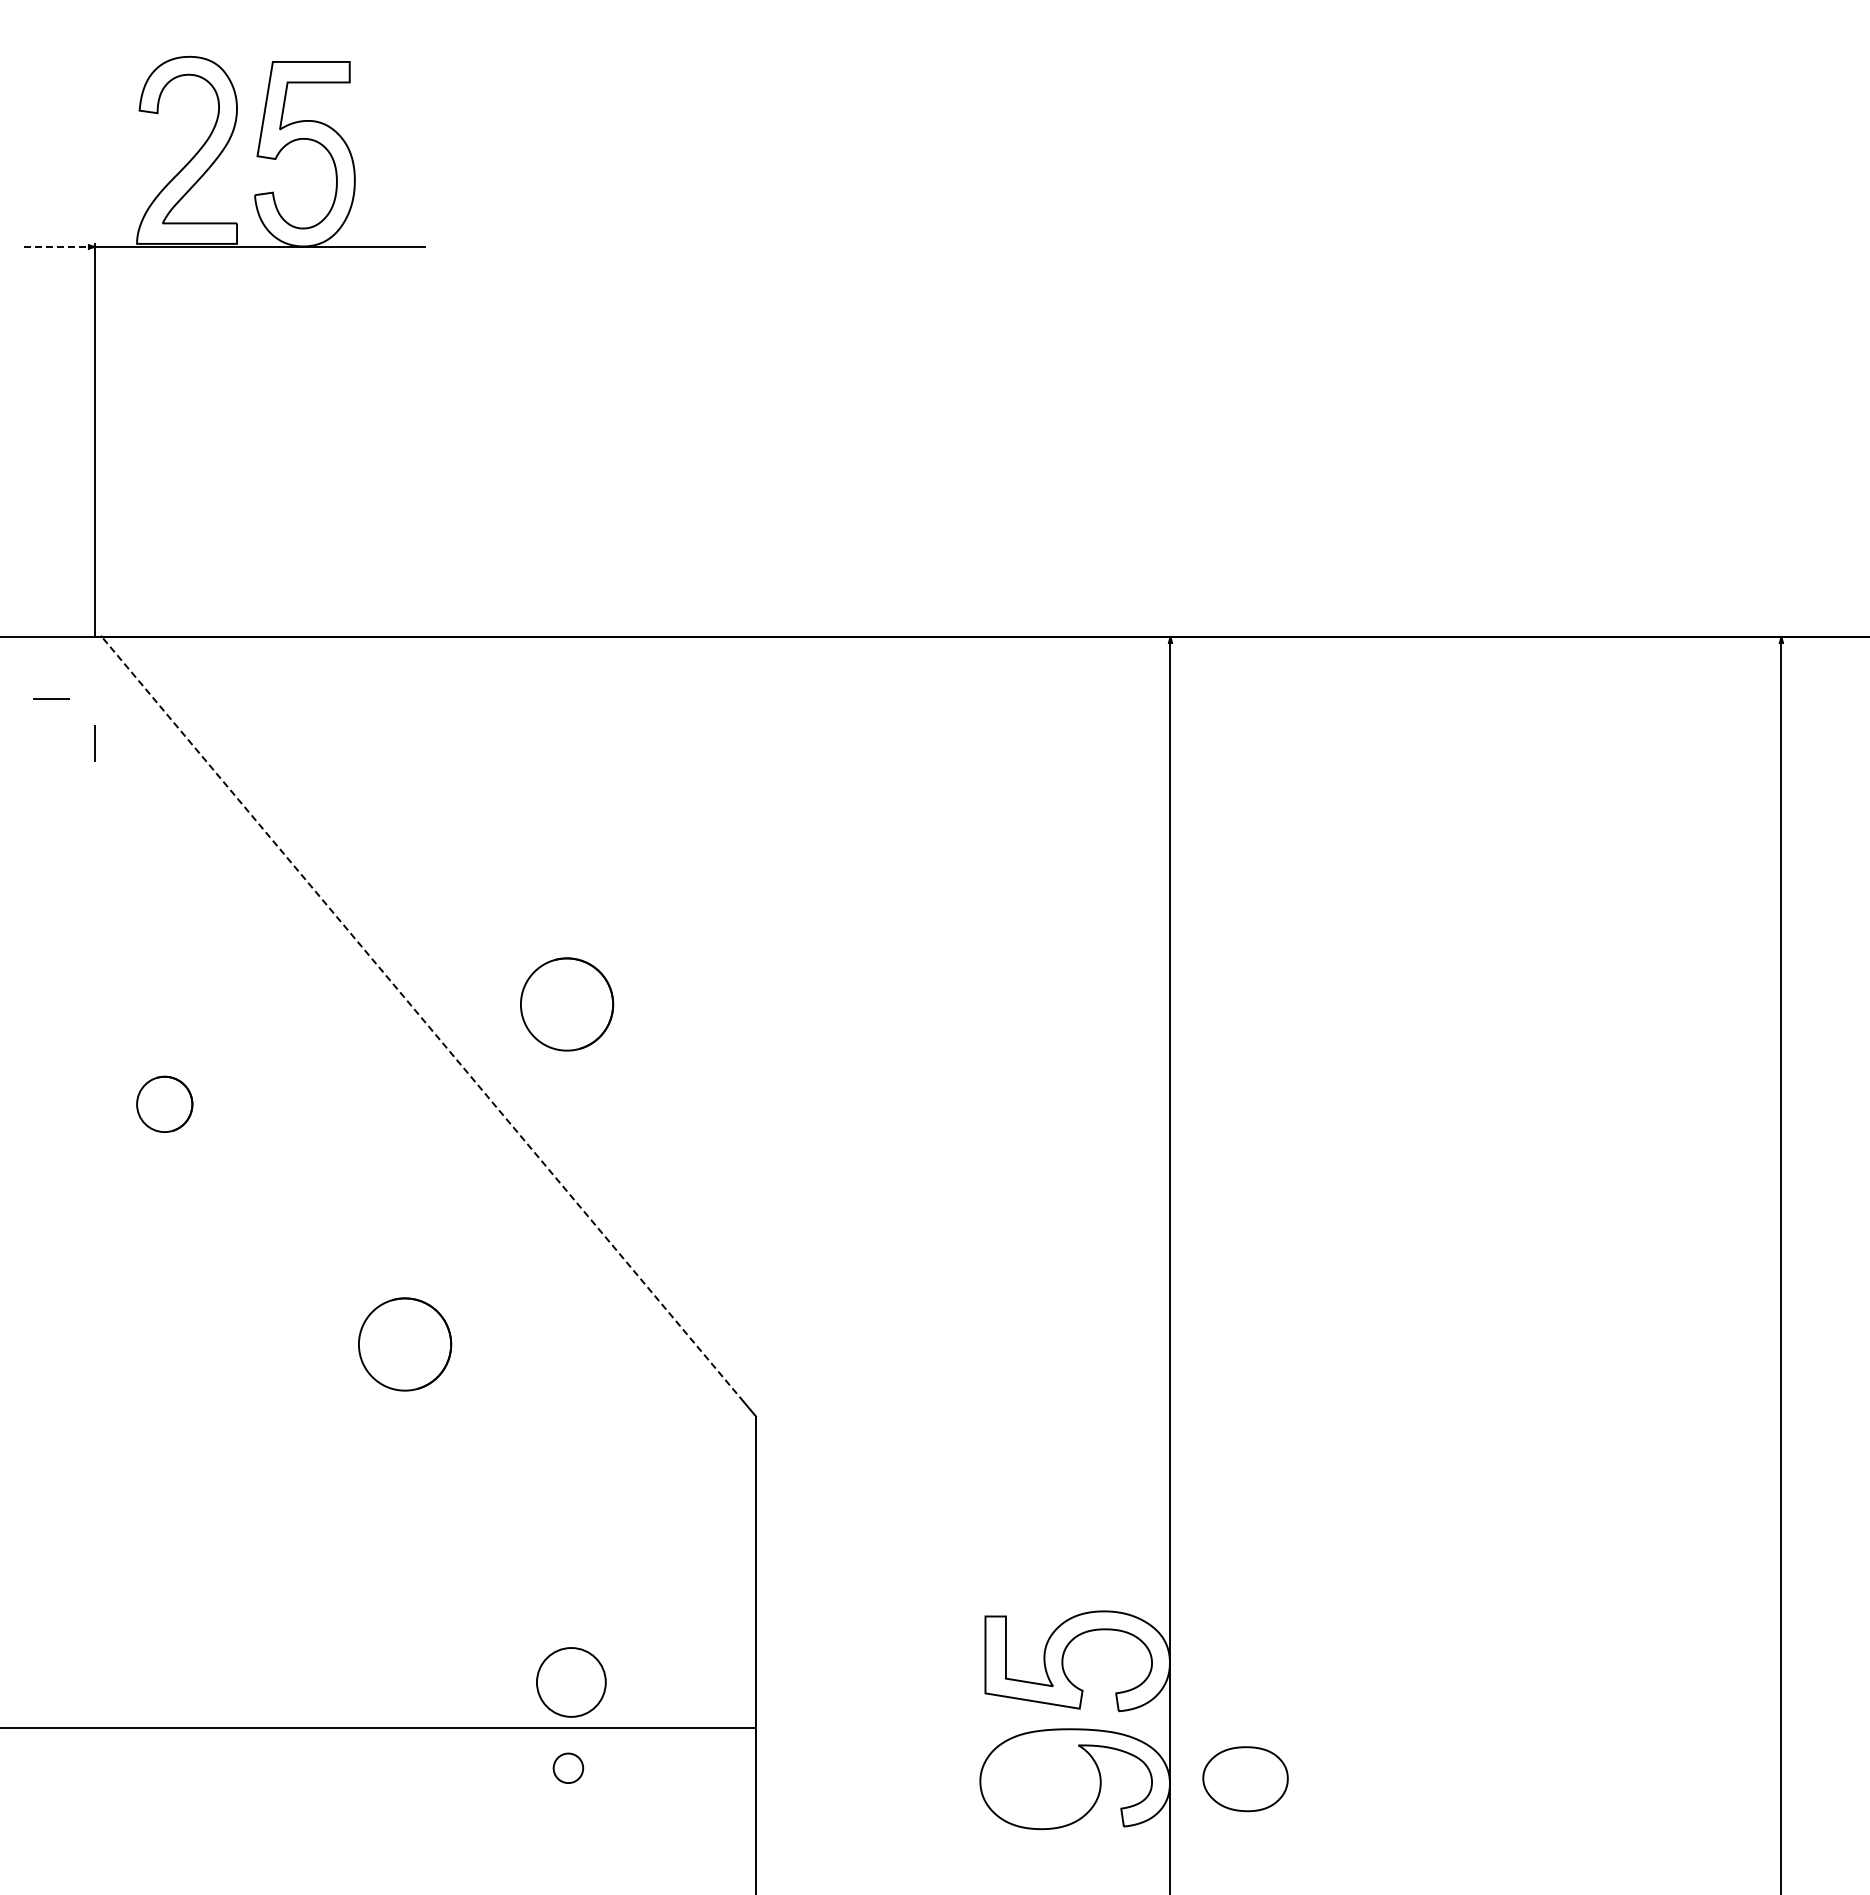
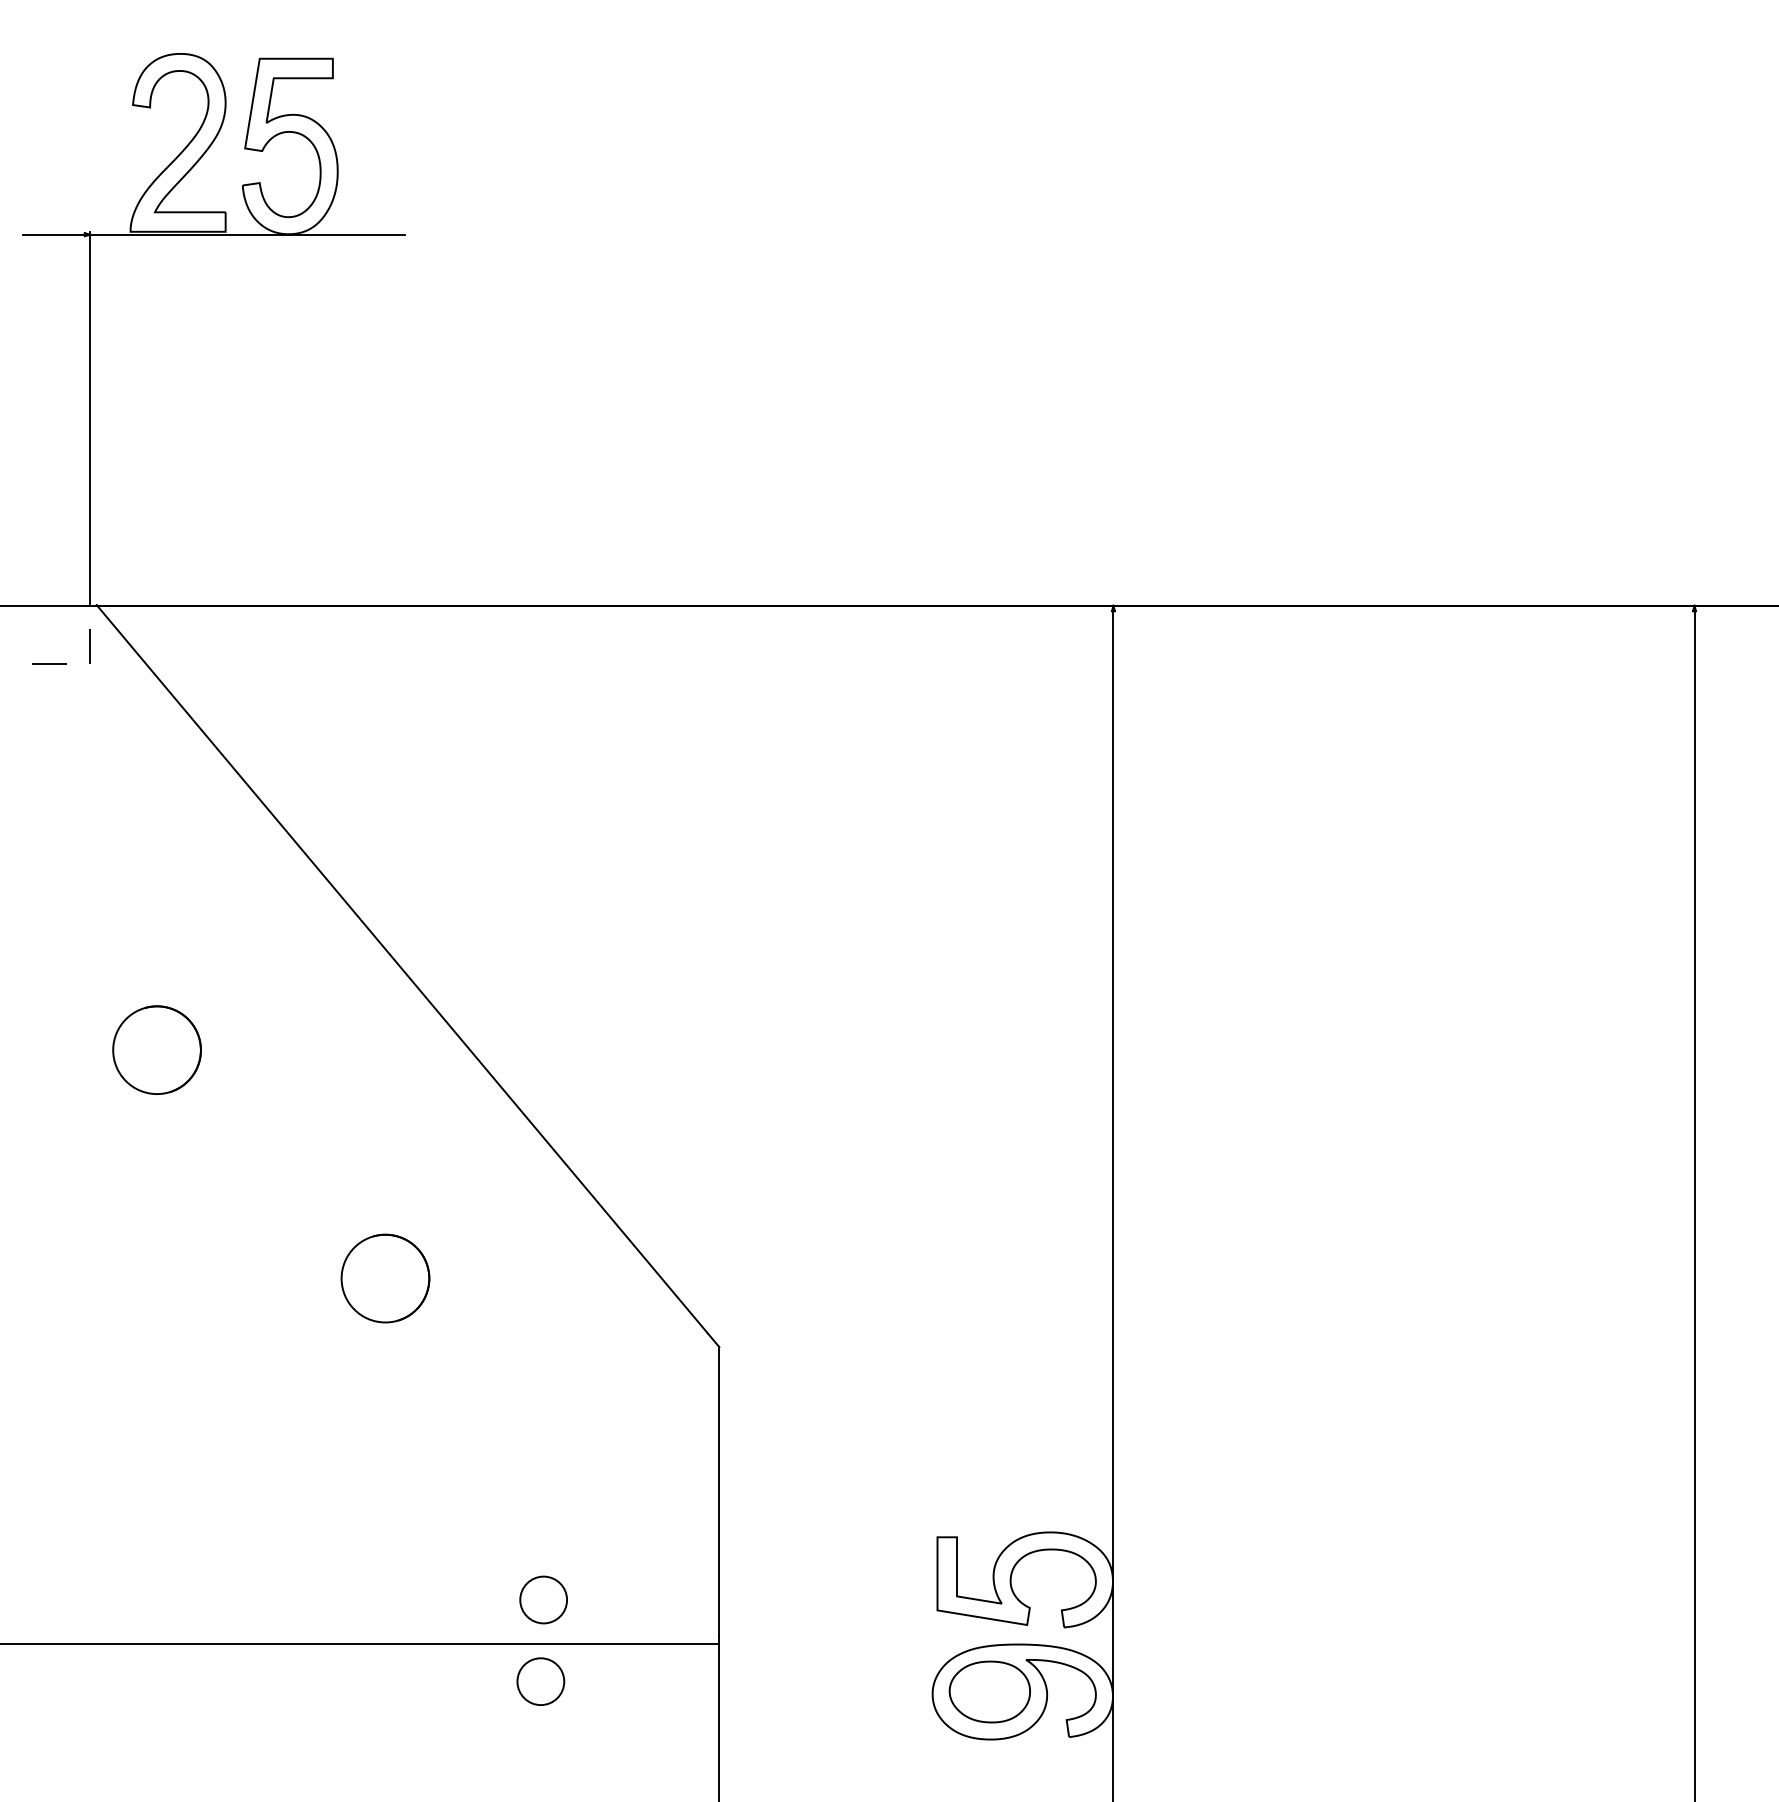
line: (56, 246) -> (53, 234), dashed -> solid
line: (94, 743) -> (90, 647), moved
circle: (567, 1004) -> (539, 955), removed
line: (422, 1019) -> (402, 969), dashed -> solid
circle: (164, 1104) -> (156, 1050), size x1.67
circle: (571, 1682) -> (543, 1600), size x0.71
circle: (568, 1767) -> (540, 1680), size x1.67
part: (1245, 1779) -> (989, 1692), moved

